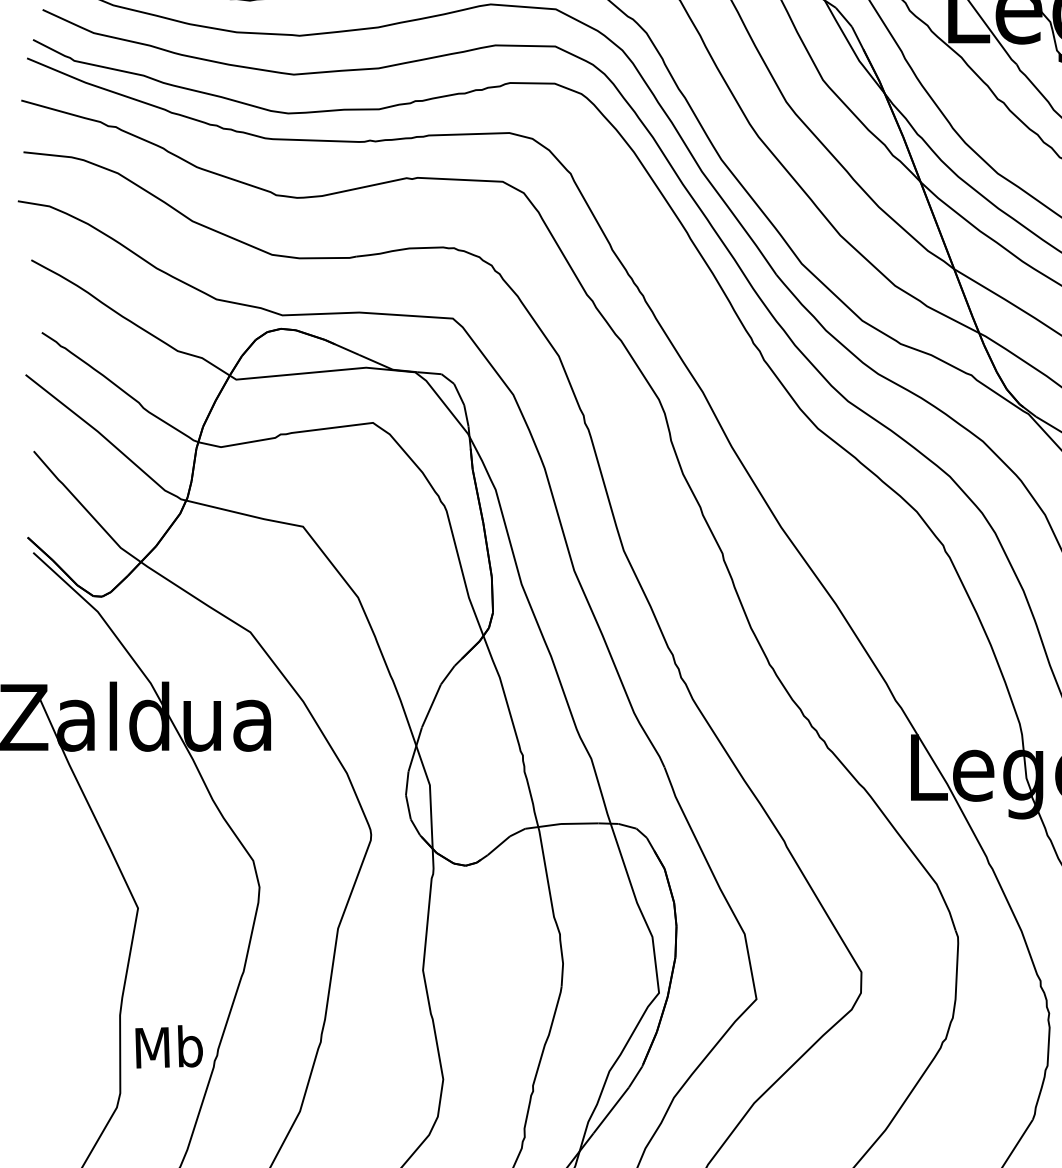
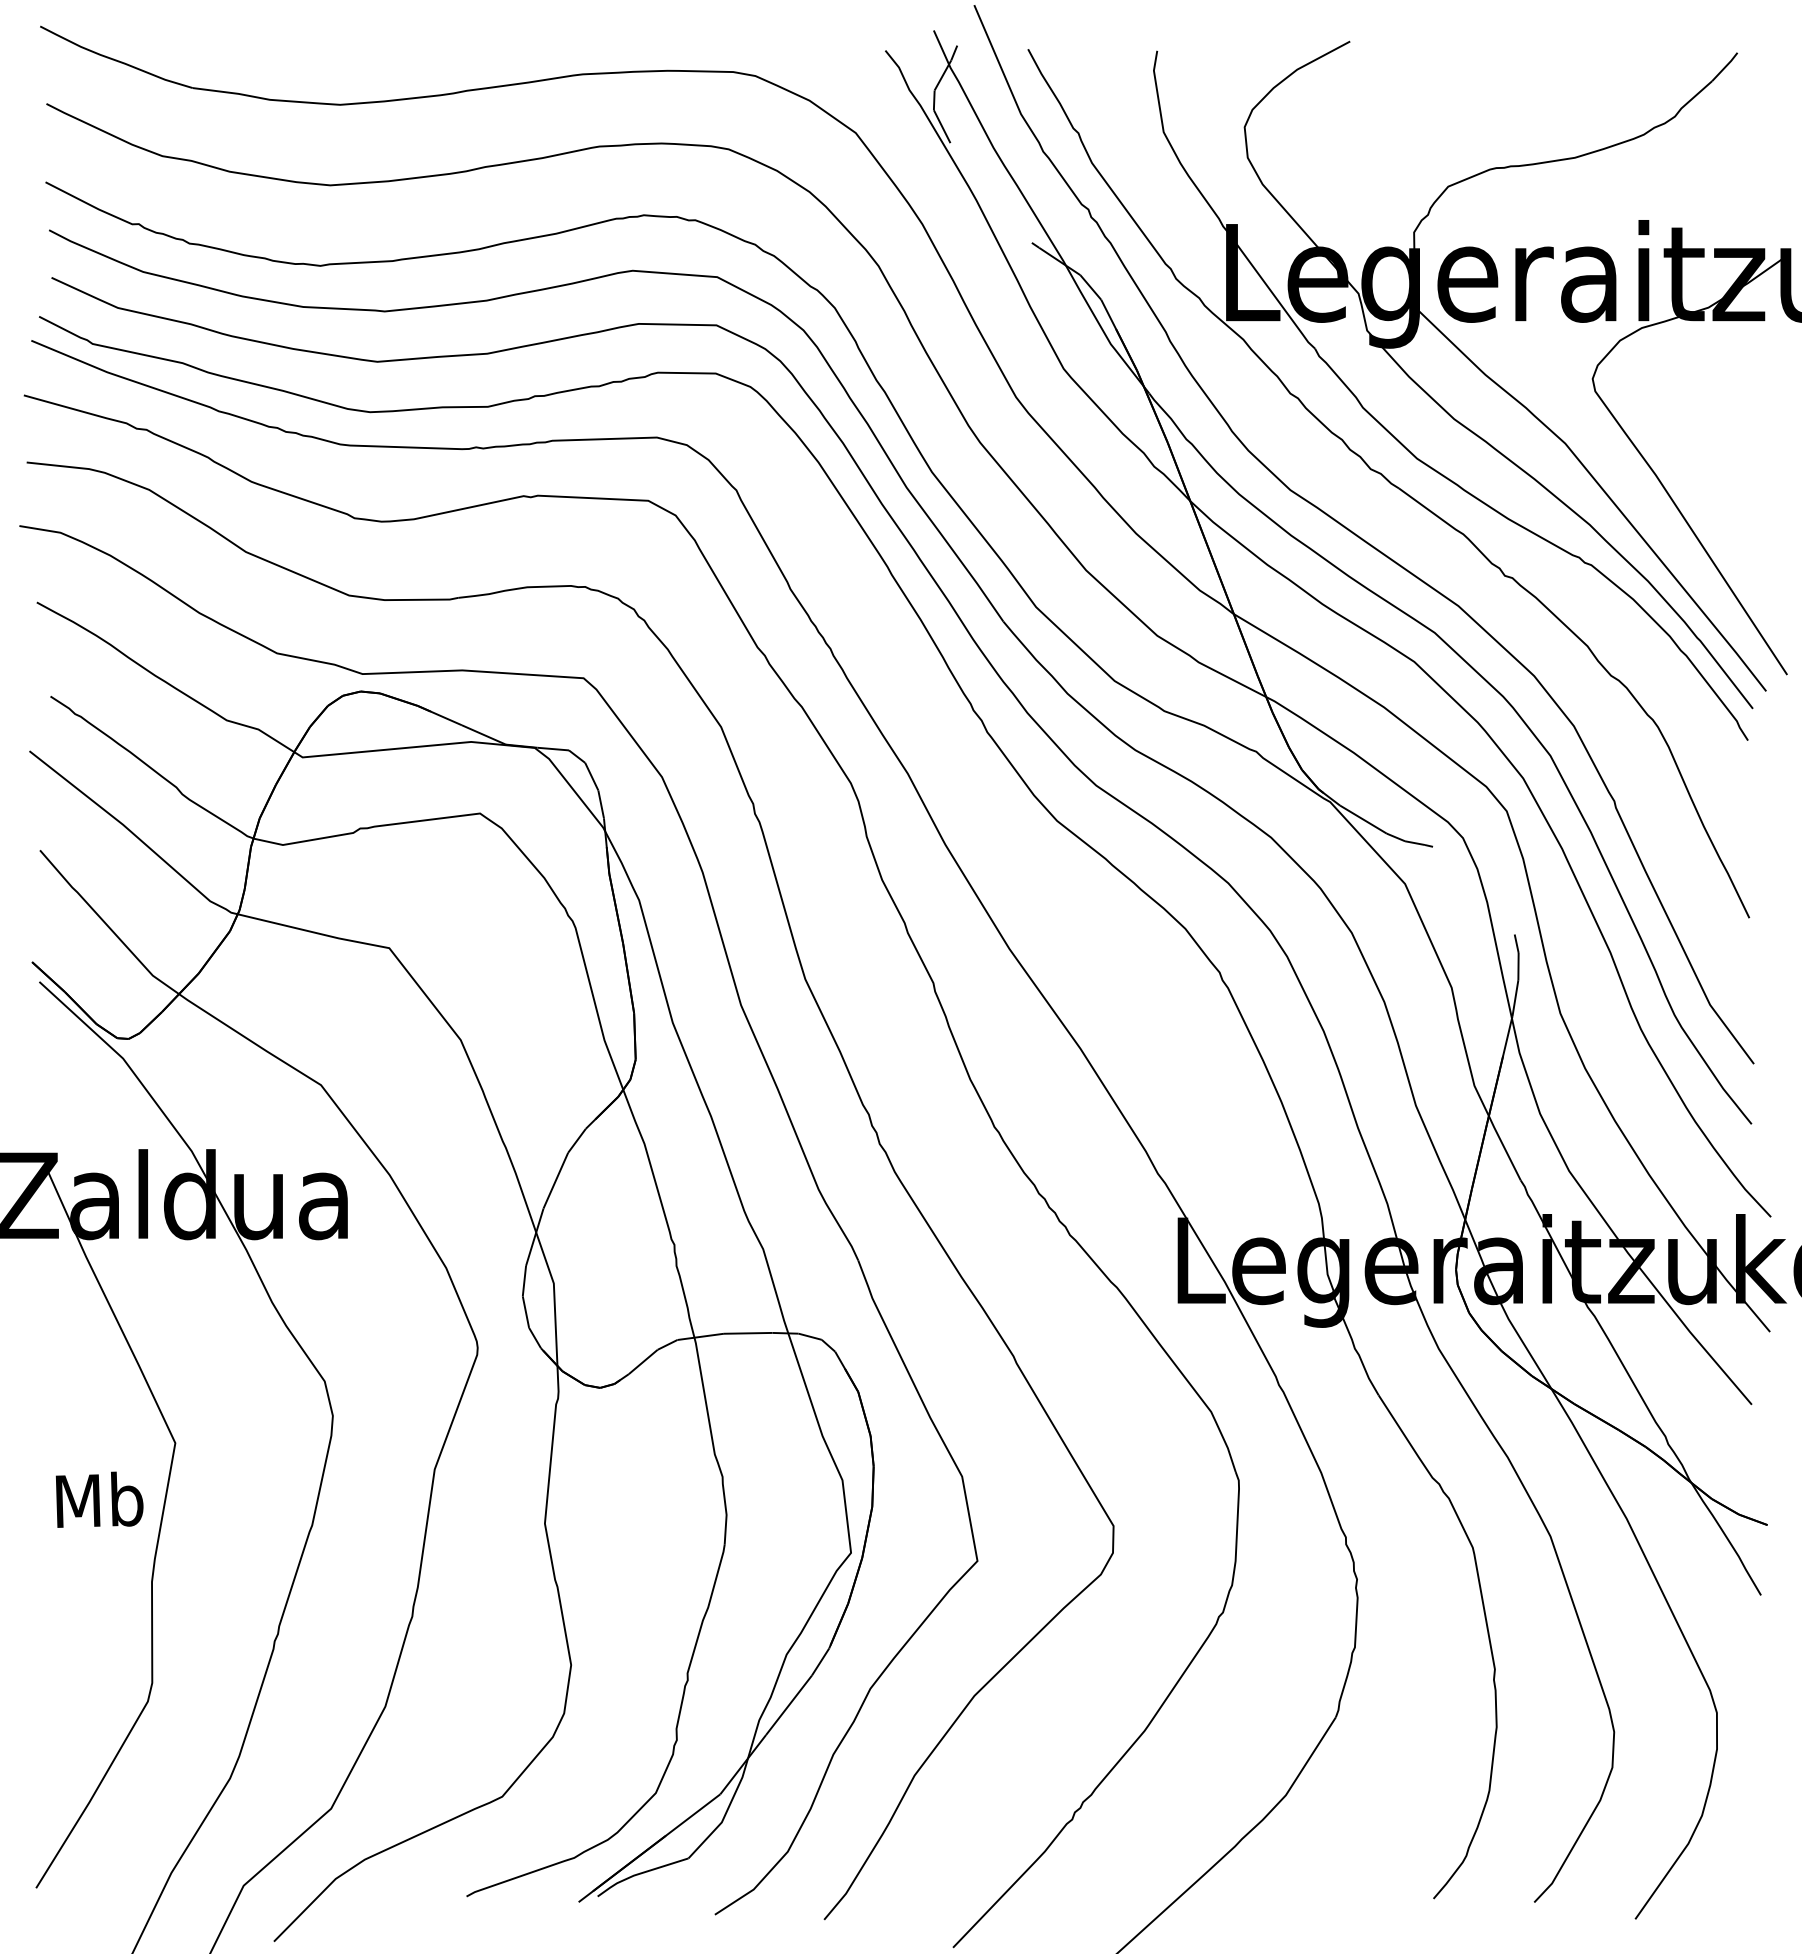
text: (169, 1046) -> (99, 1499), moved

